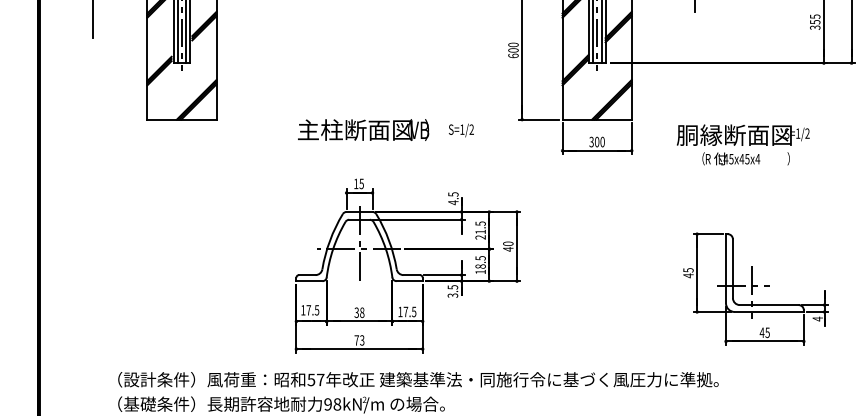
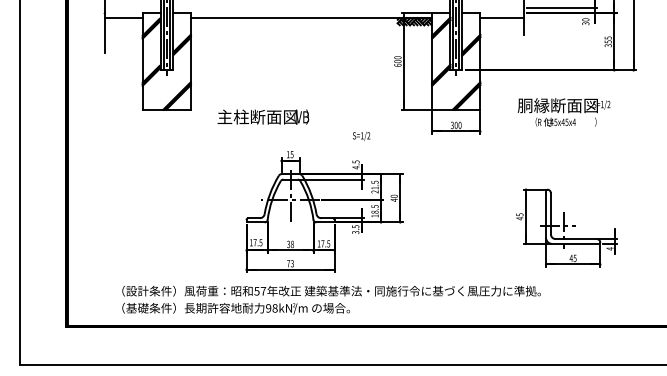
text: (363, 129) -> (263, 116), moved
text: (461, 129) -> (361, 135), moved
text: (742, 145) -> (563, 112), moved

